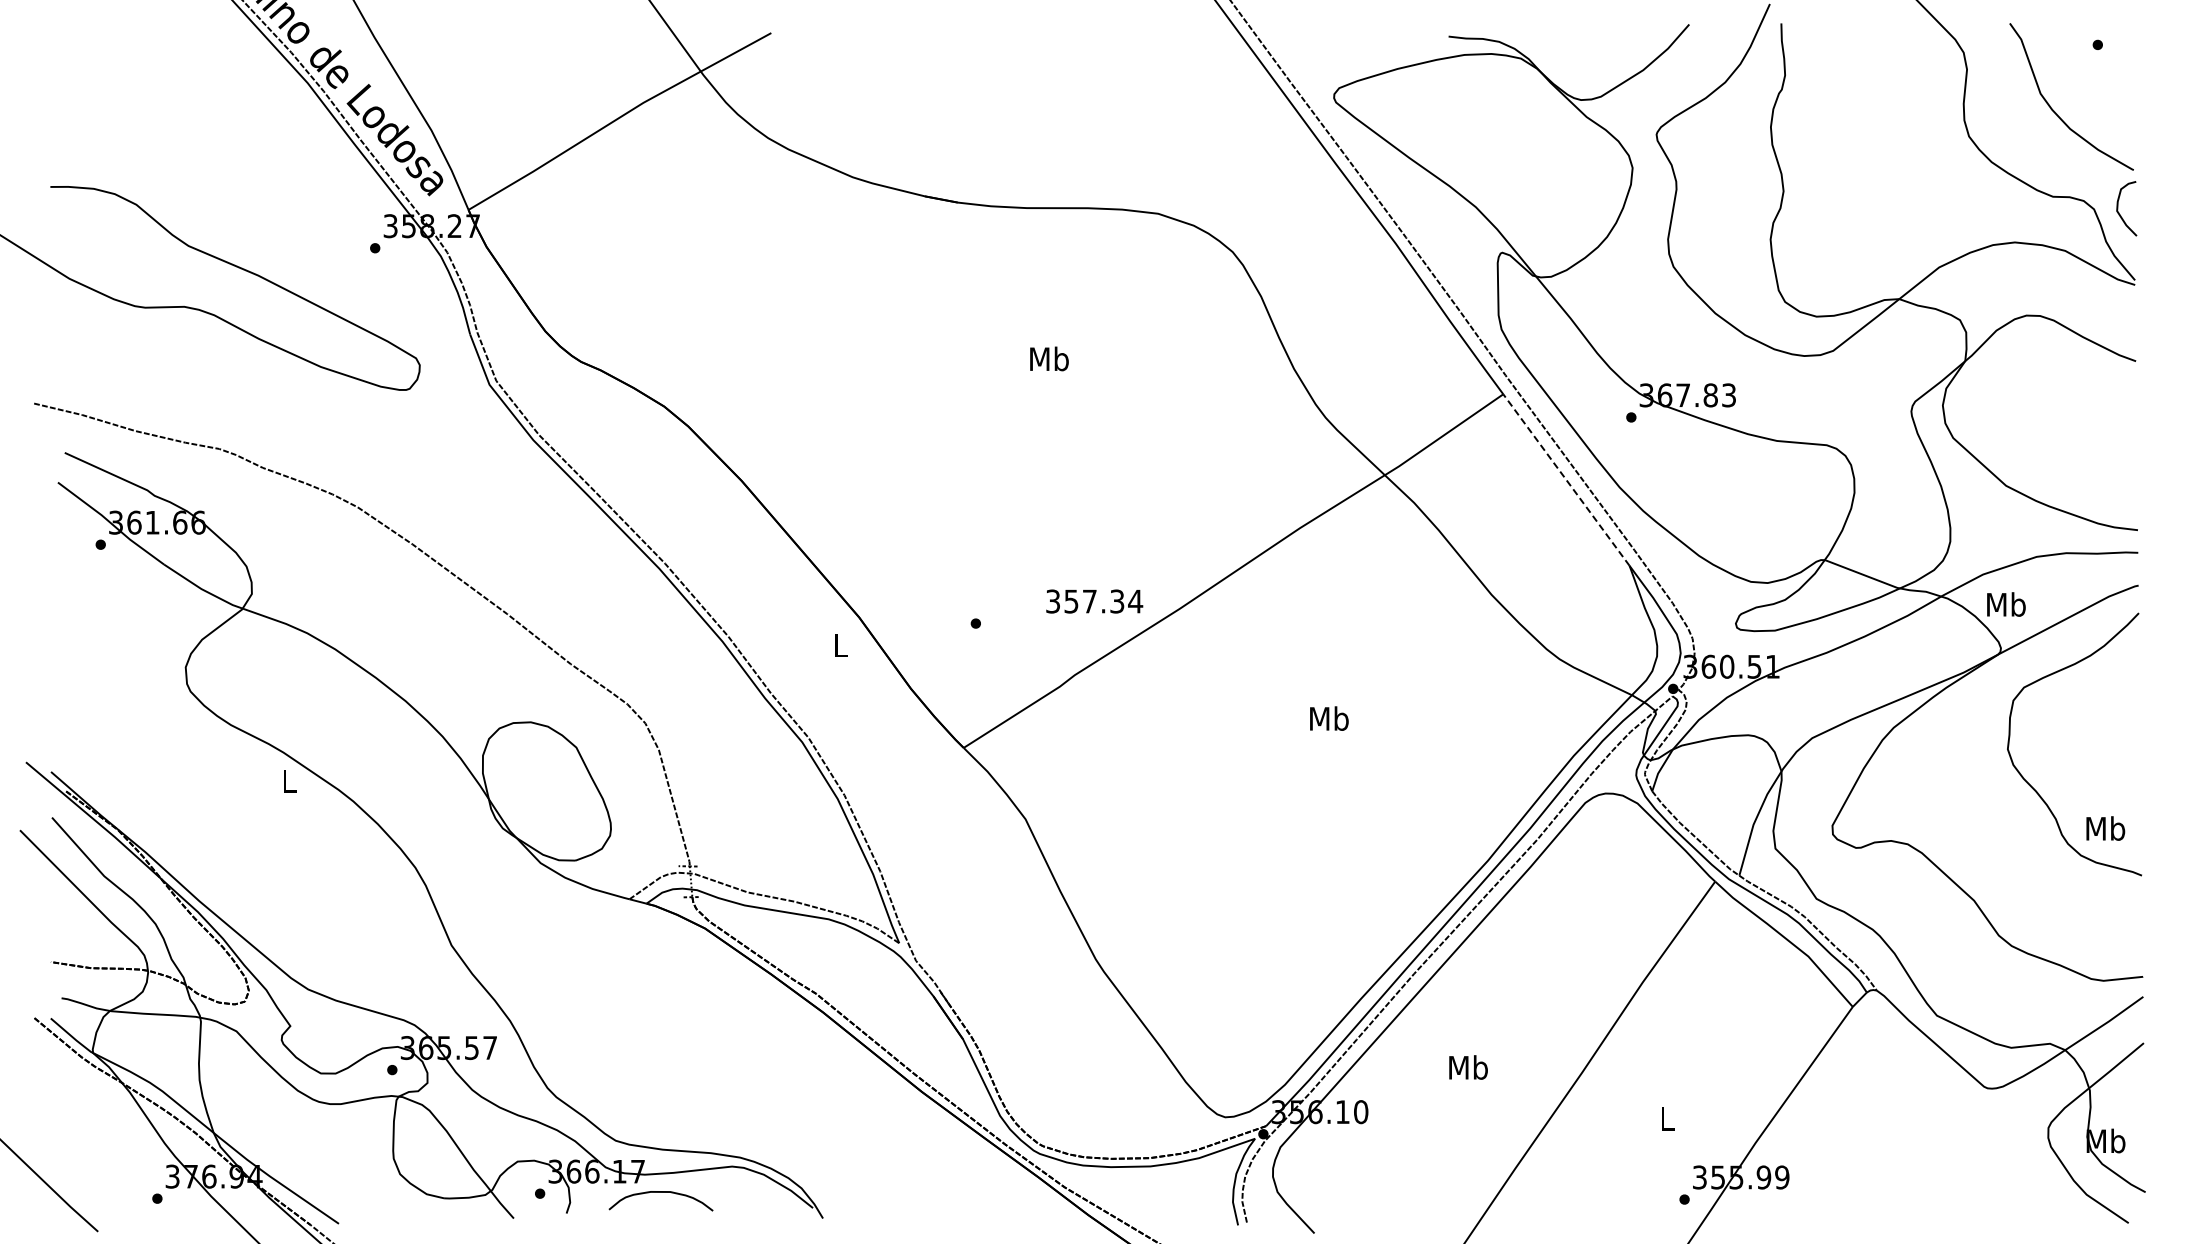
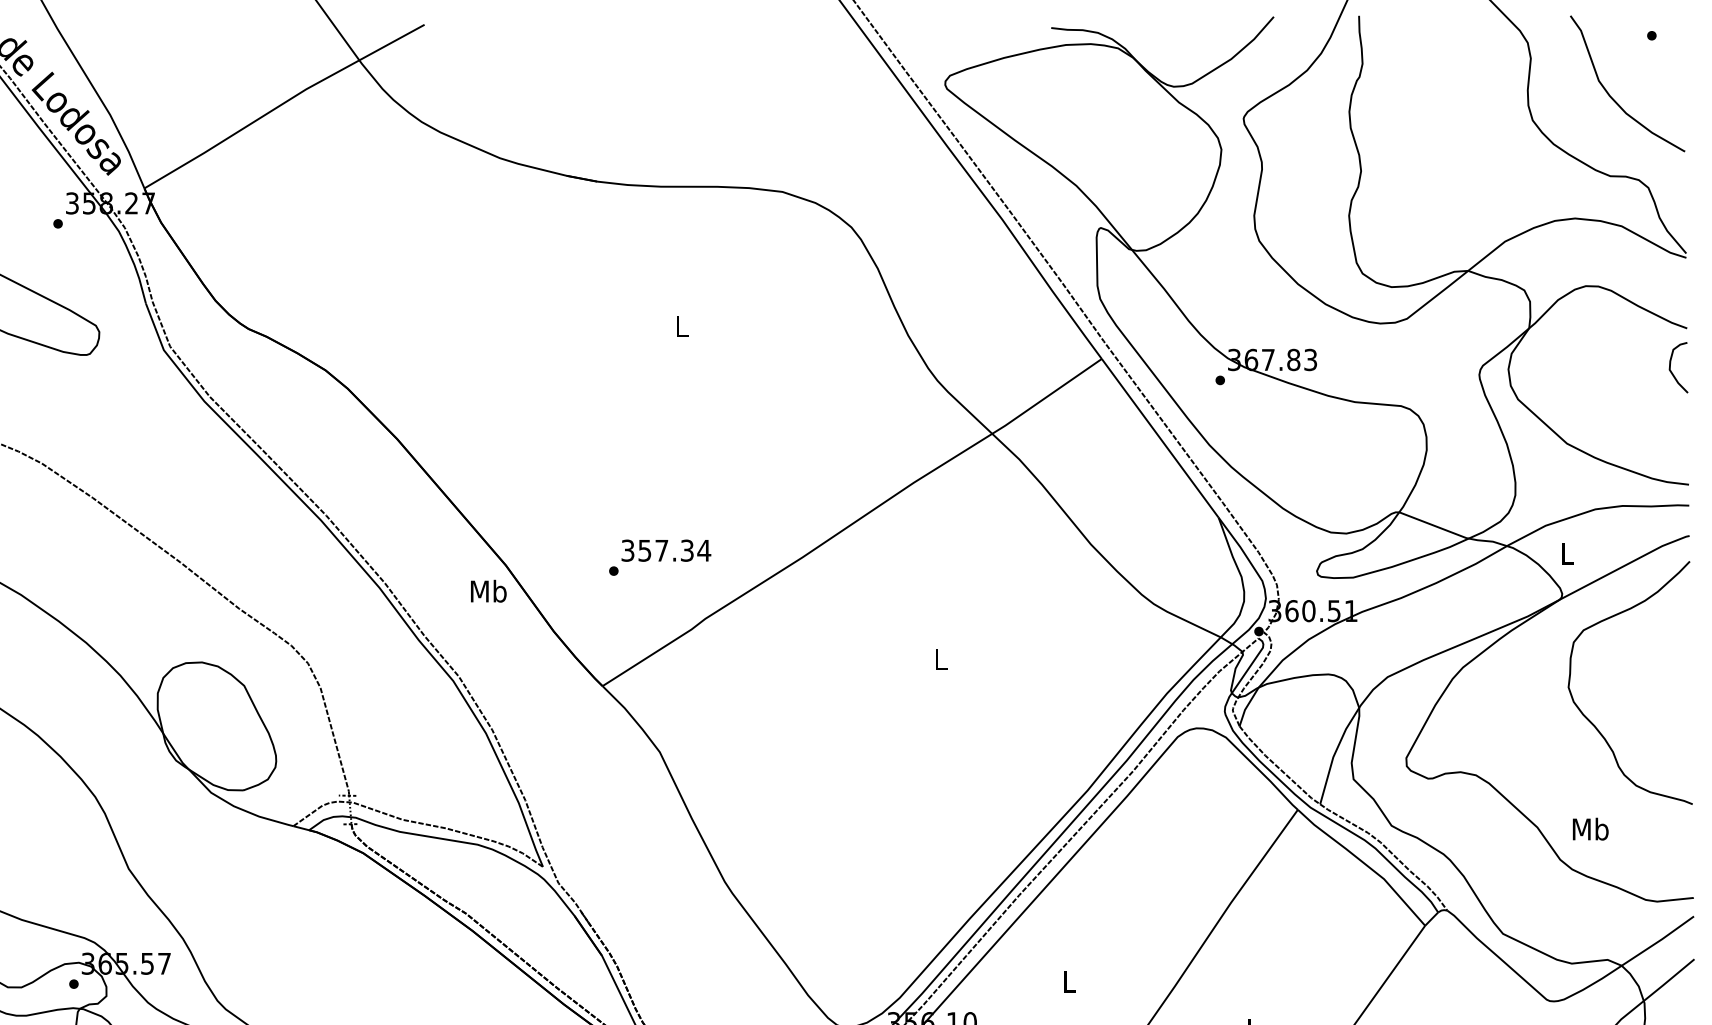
curve: (2118, 208) -> (1670, 367), moved
text: (1049, 358) -> (681, 325), Mb -> L
line: (1566, 480) -> (1160, 438), dashed -> solid
text: (1094, 601) -> (666, 550), moved
text: (2006, 604) -> (1567, 553), Mb -> L
text: (840, 645) -> (488, 591), L -> Mb
text: (1329, 718) -> (941, 658), Mb -> L
text: (2105, 828) -> (1590, 829), moved
text: (1468, 1067) -> (1069, 981), Mb -> L

